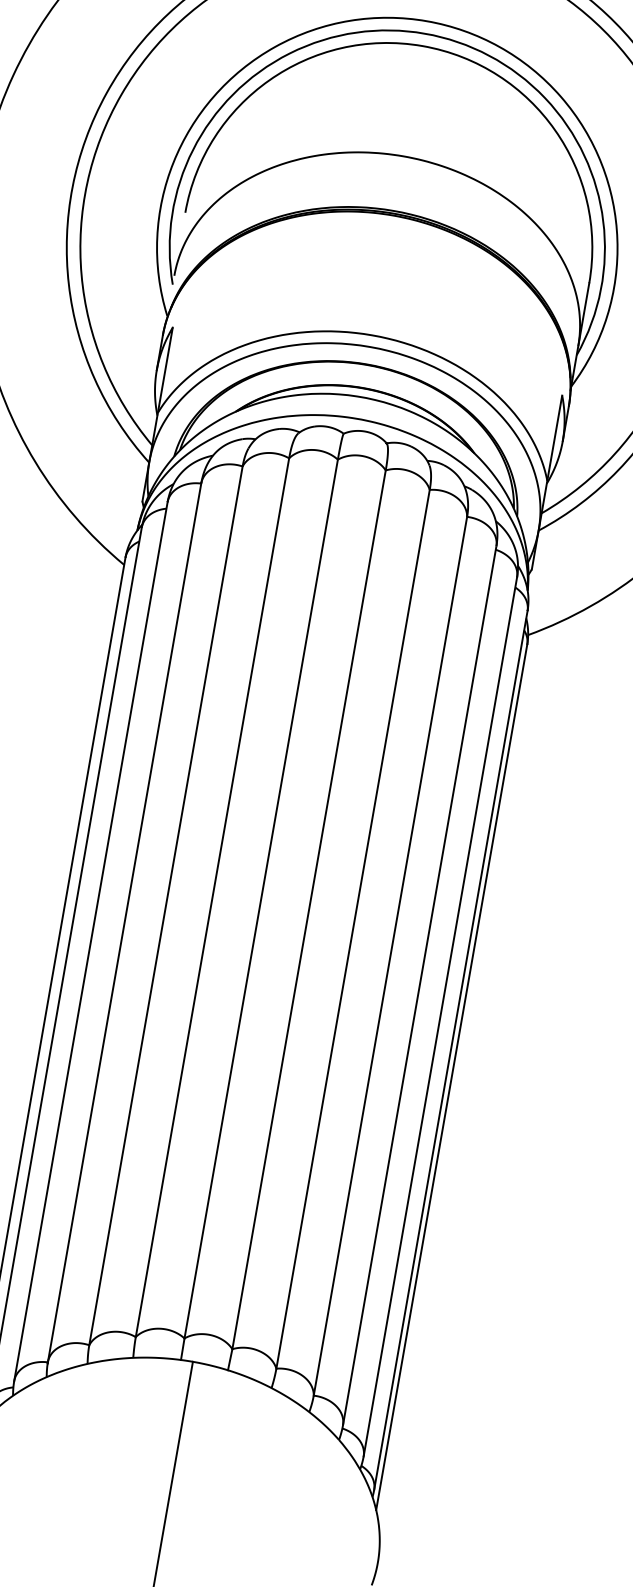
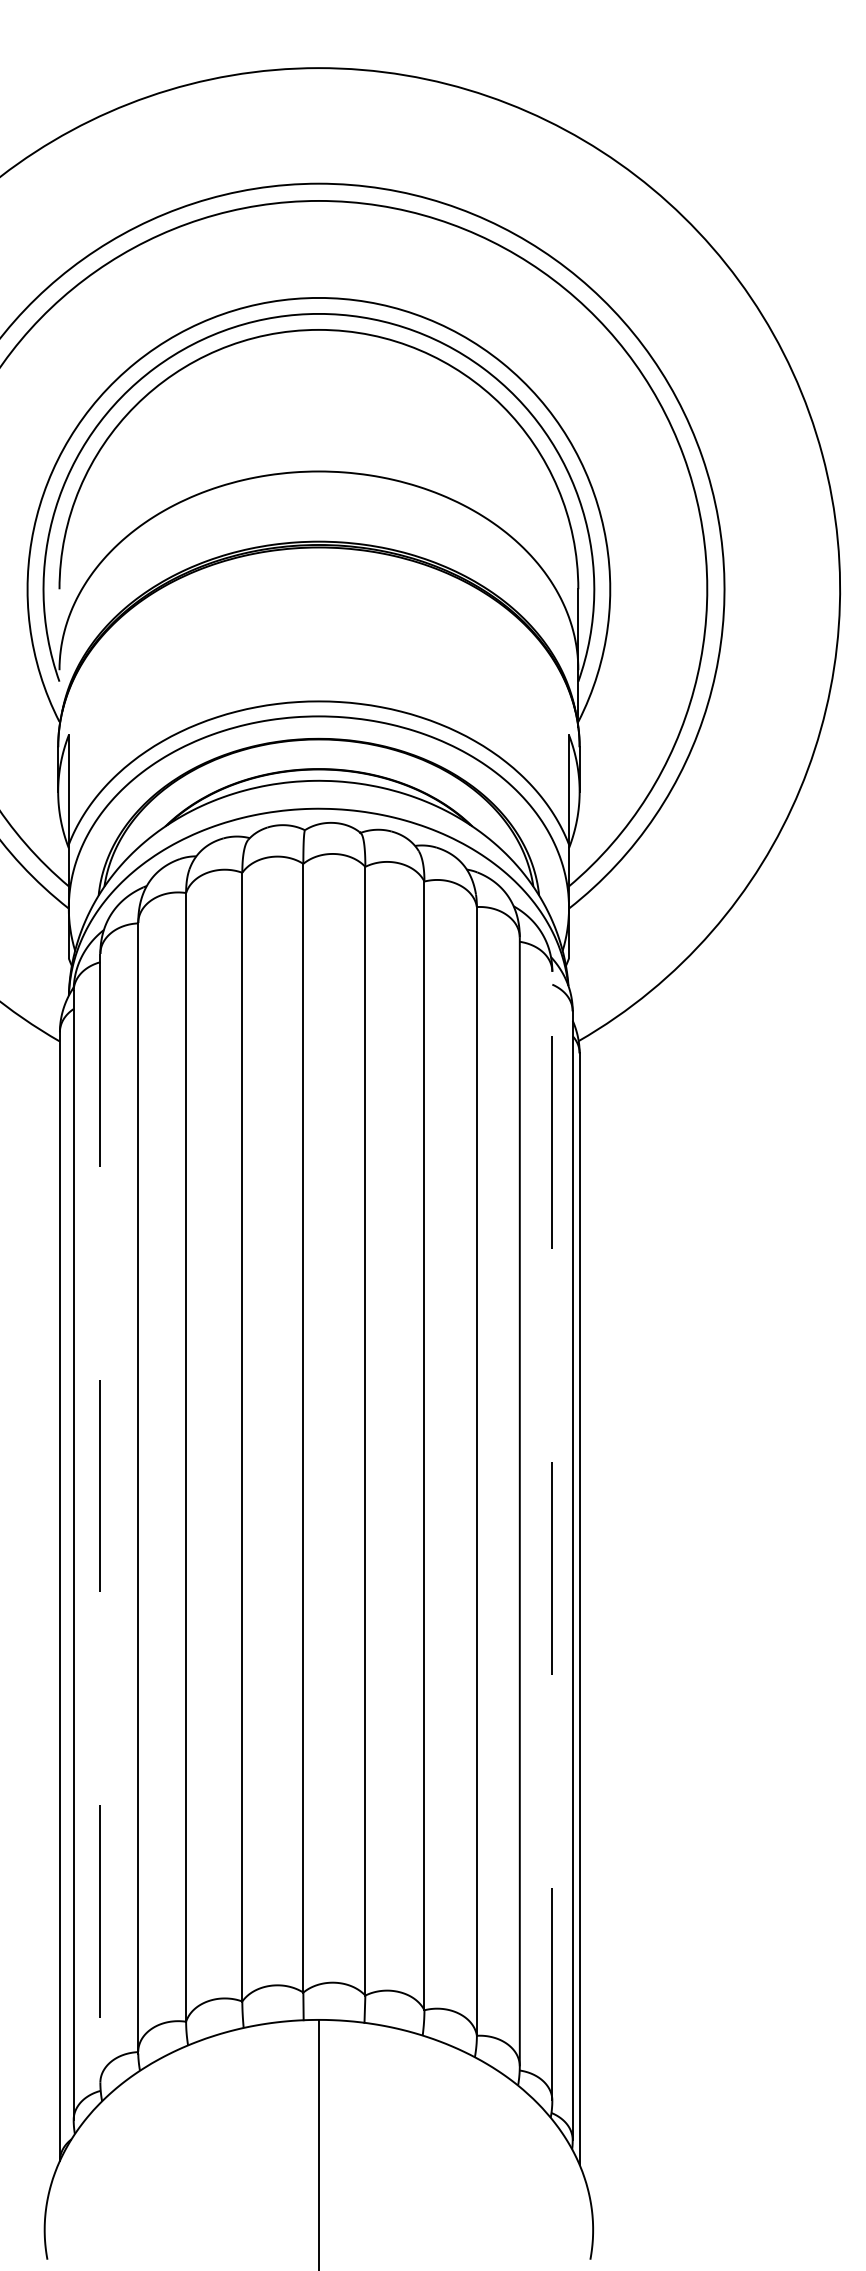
line: (91, 941) -> (100, 1518), solid -> dashed
line: (440, 1016) -> (552, 1535), solid -> dashed

